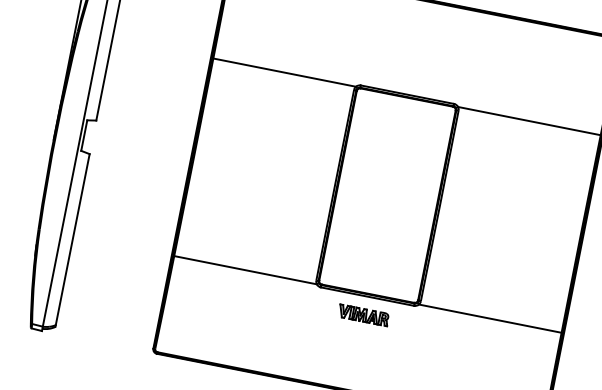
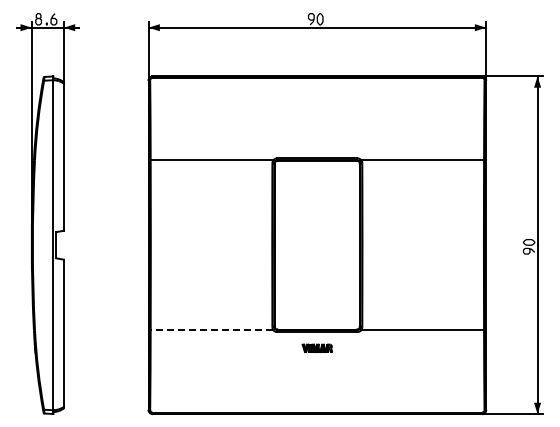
line: (244, 270) -> (211, 330), solid -> dashed
part: (363, 315) -> (317, 348), size x0.7

